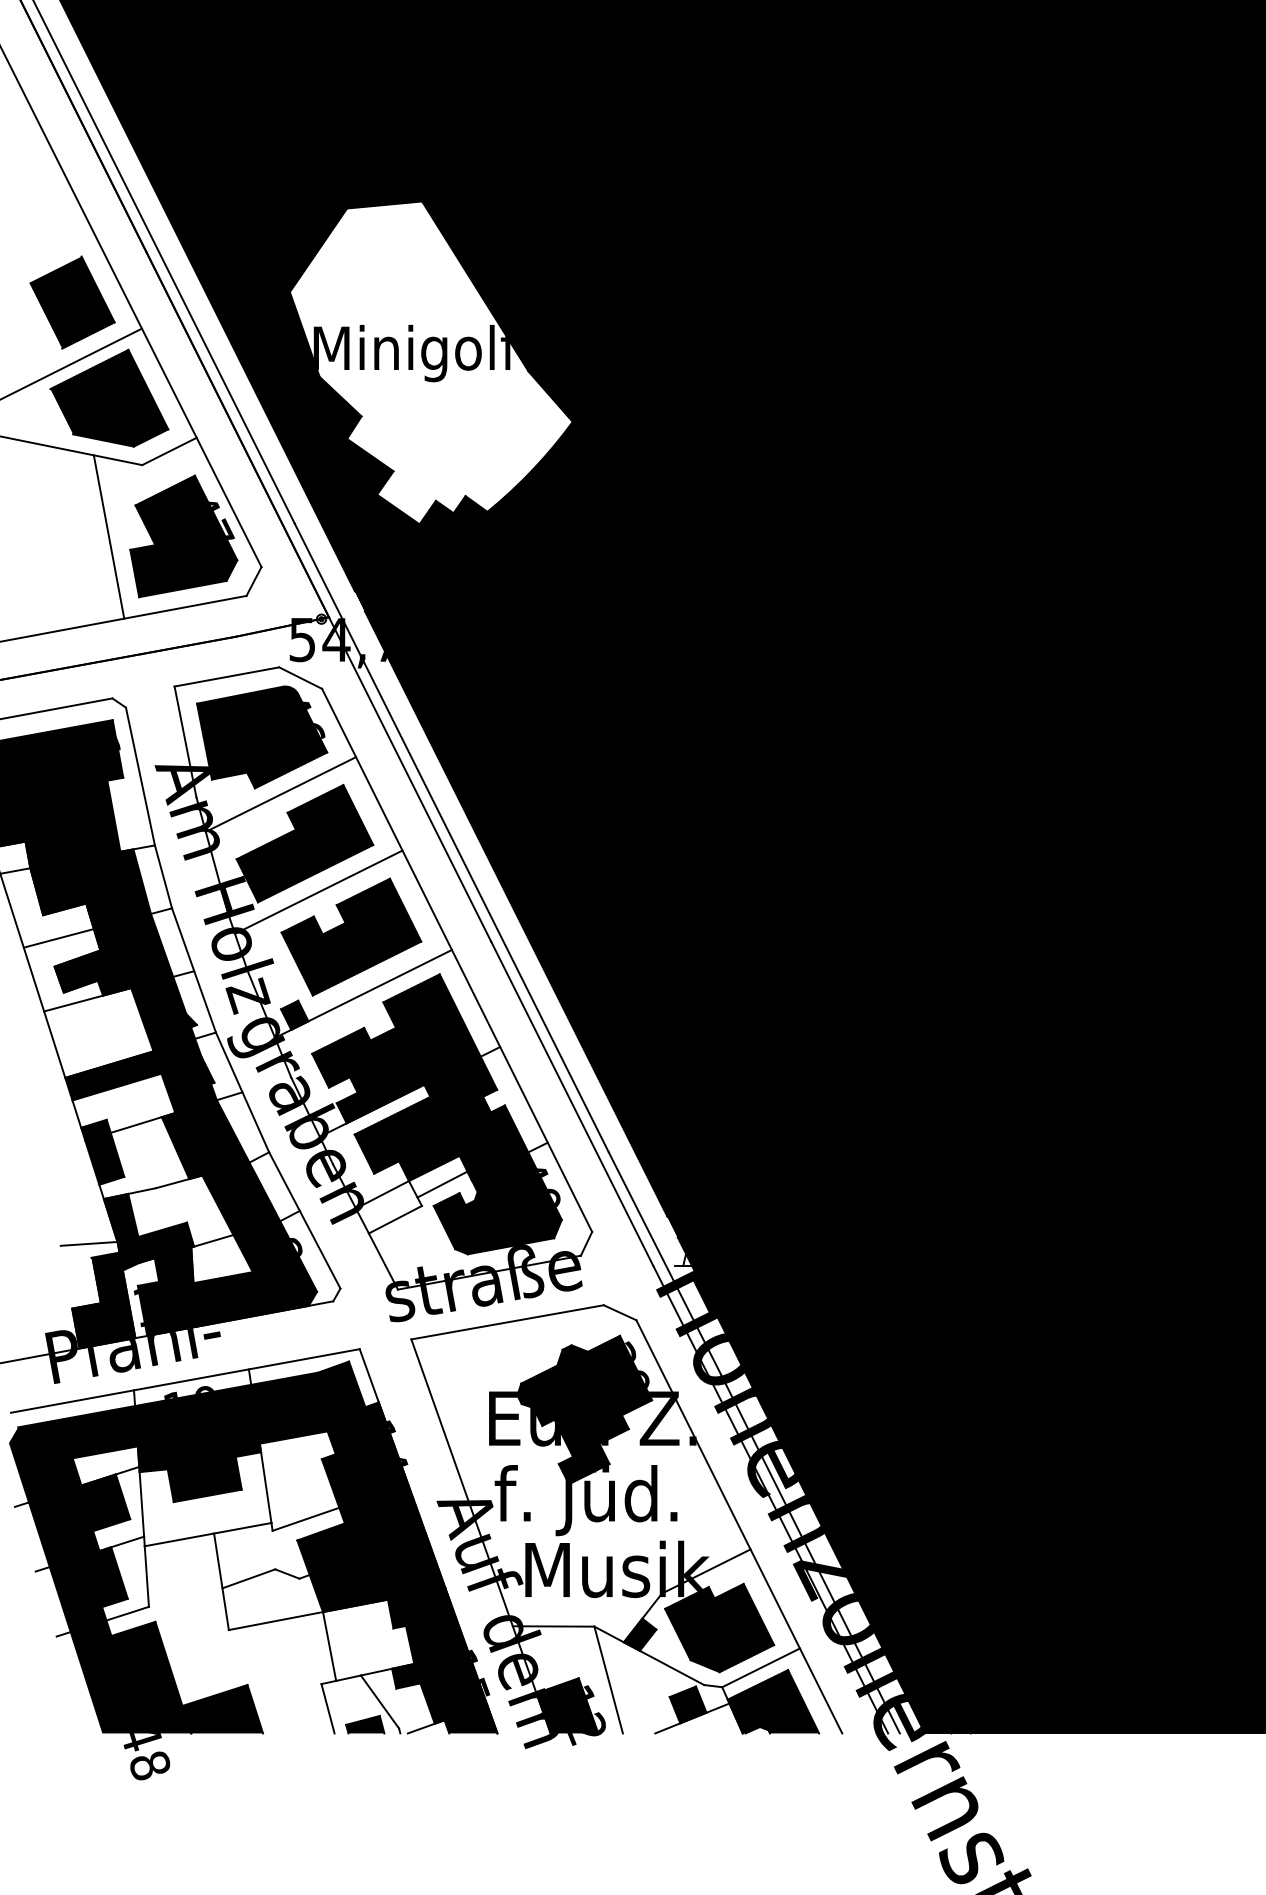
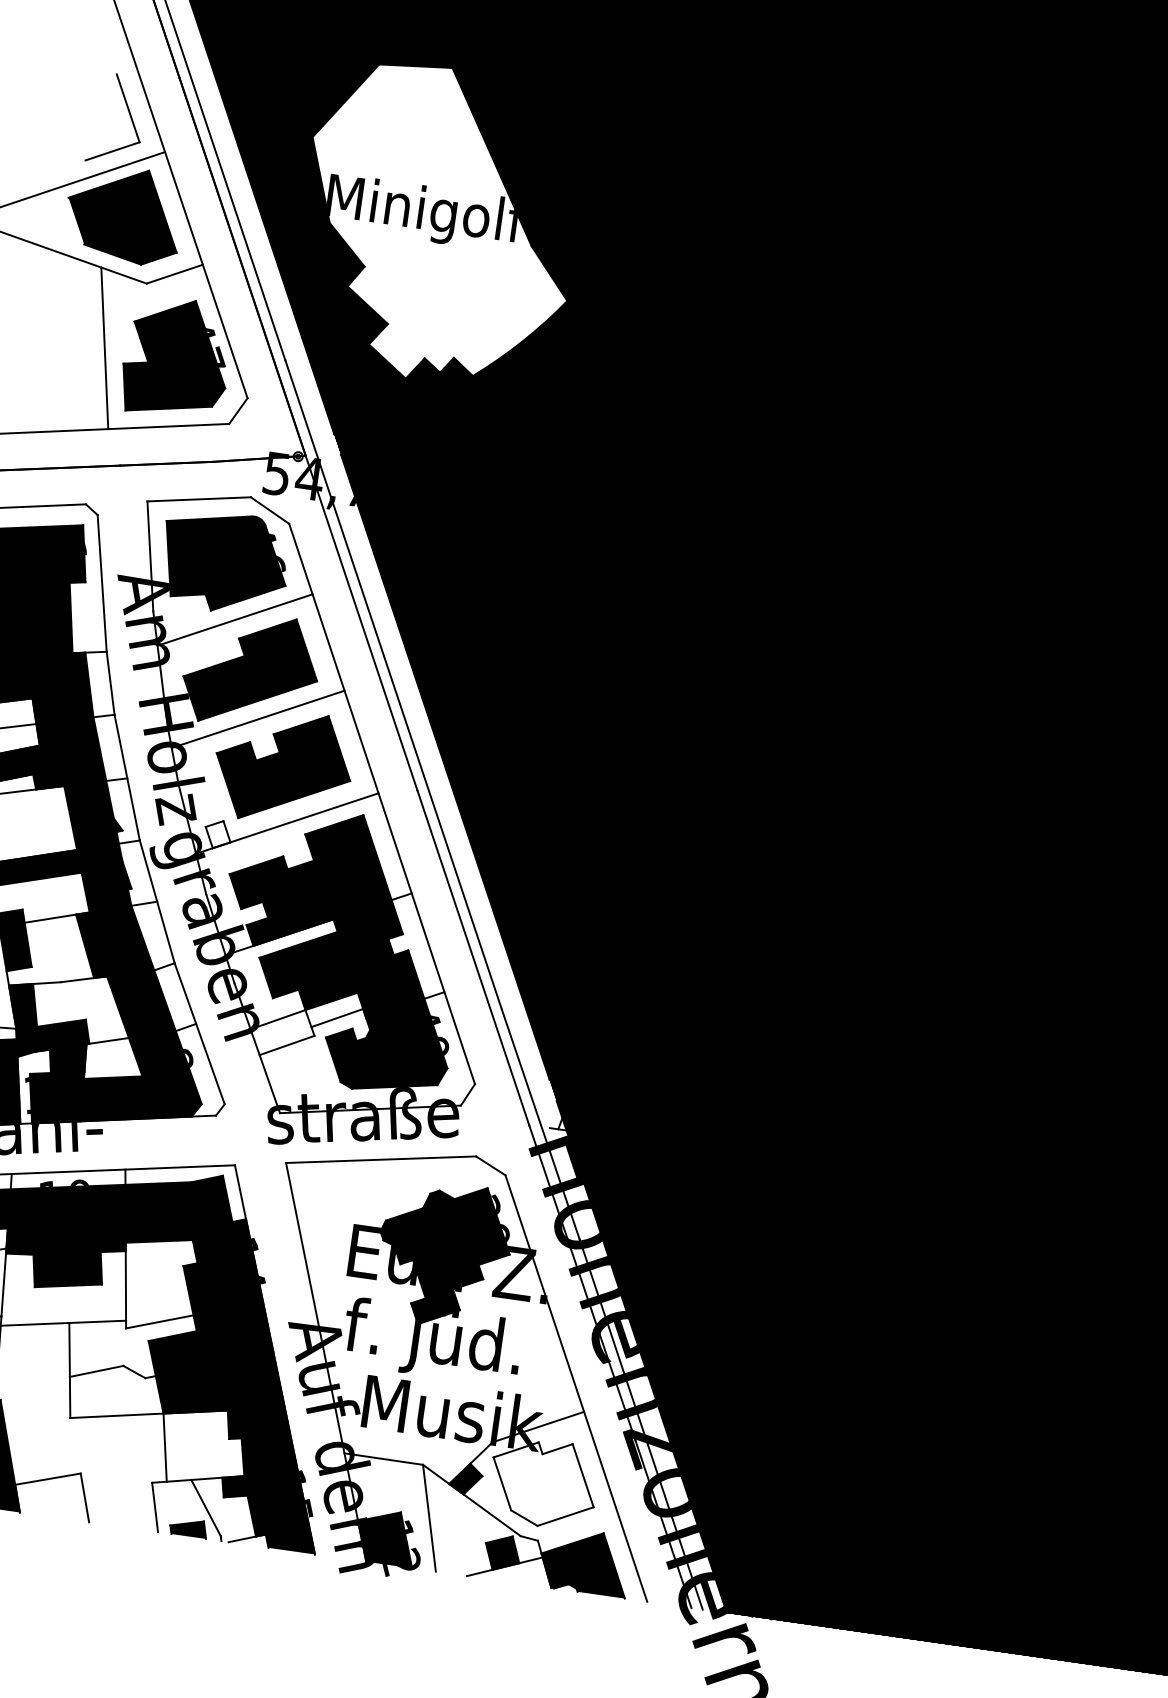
fill: (71, 302) -> (100, 117), removed
fill: (294, 1014) -> (217, 833), removed
fill: (719, 1627) -> (543, 1482), removed
line: (760, 1667) -> (577, 1527), removed
fill: (222, 1709) -> (53, 1493), removed

